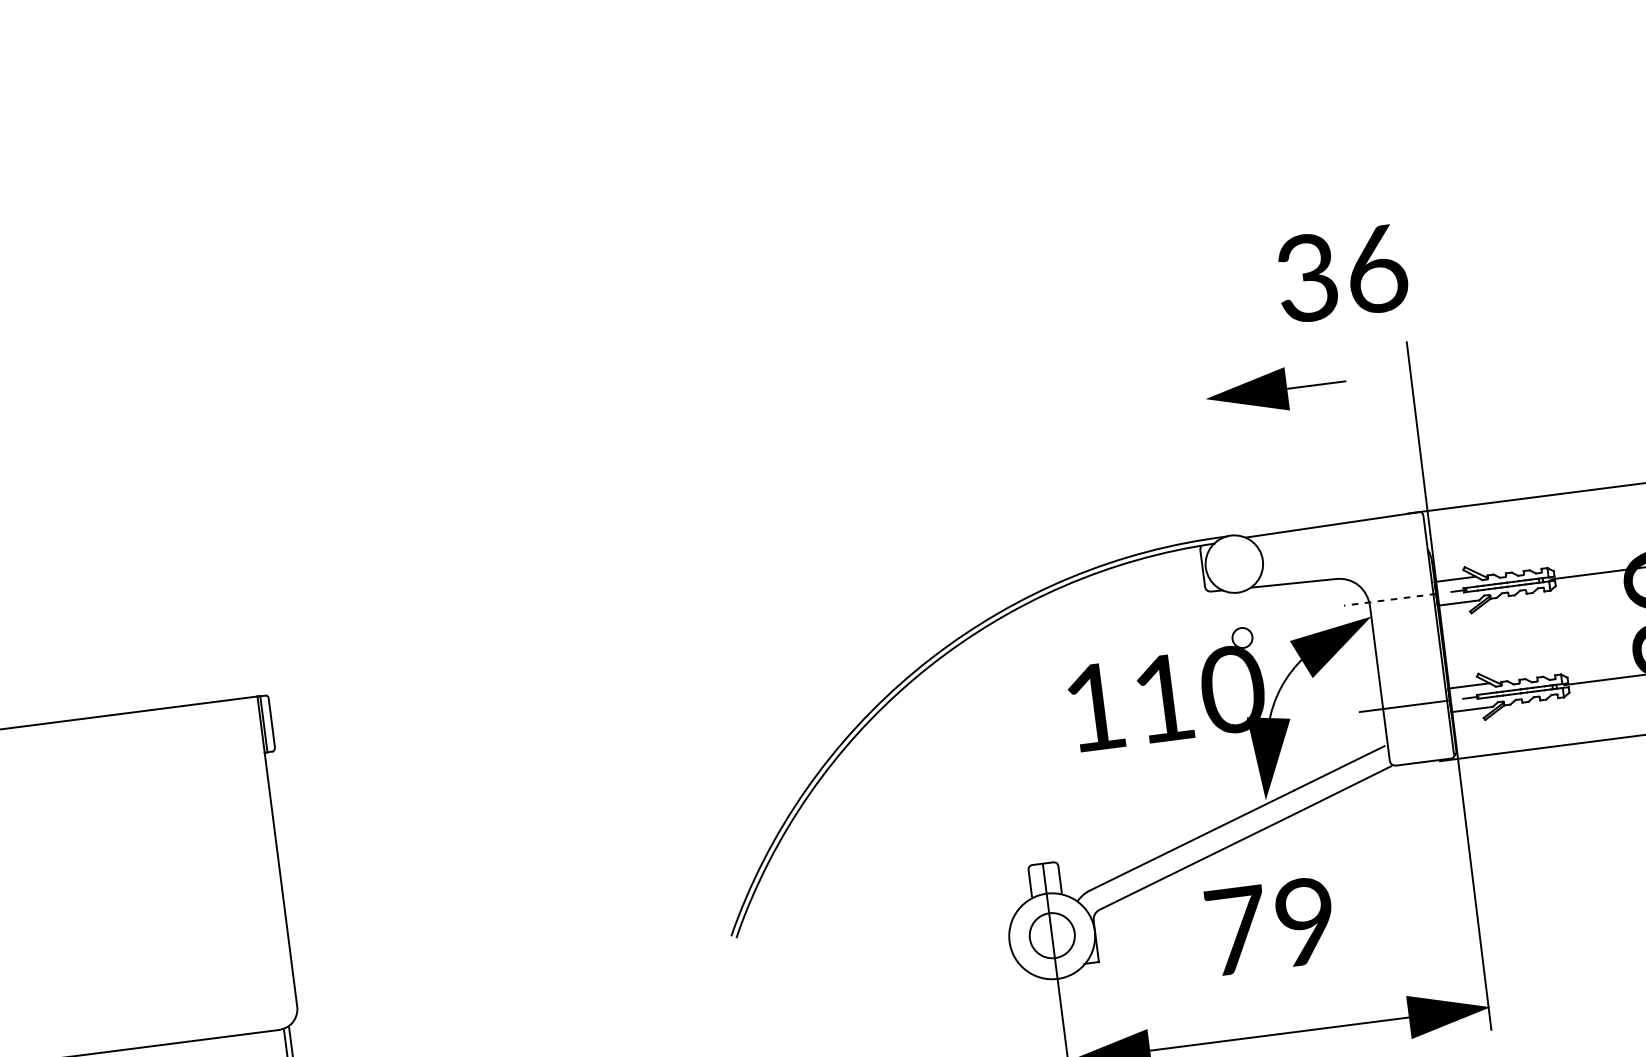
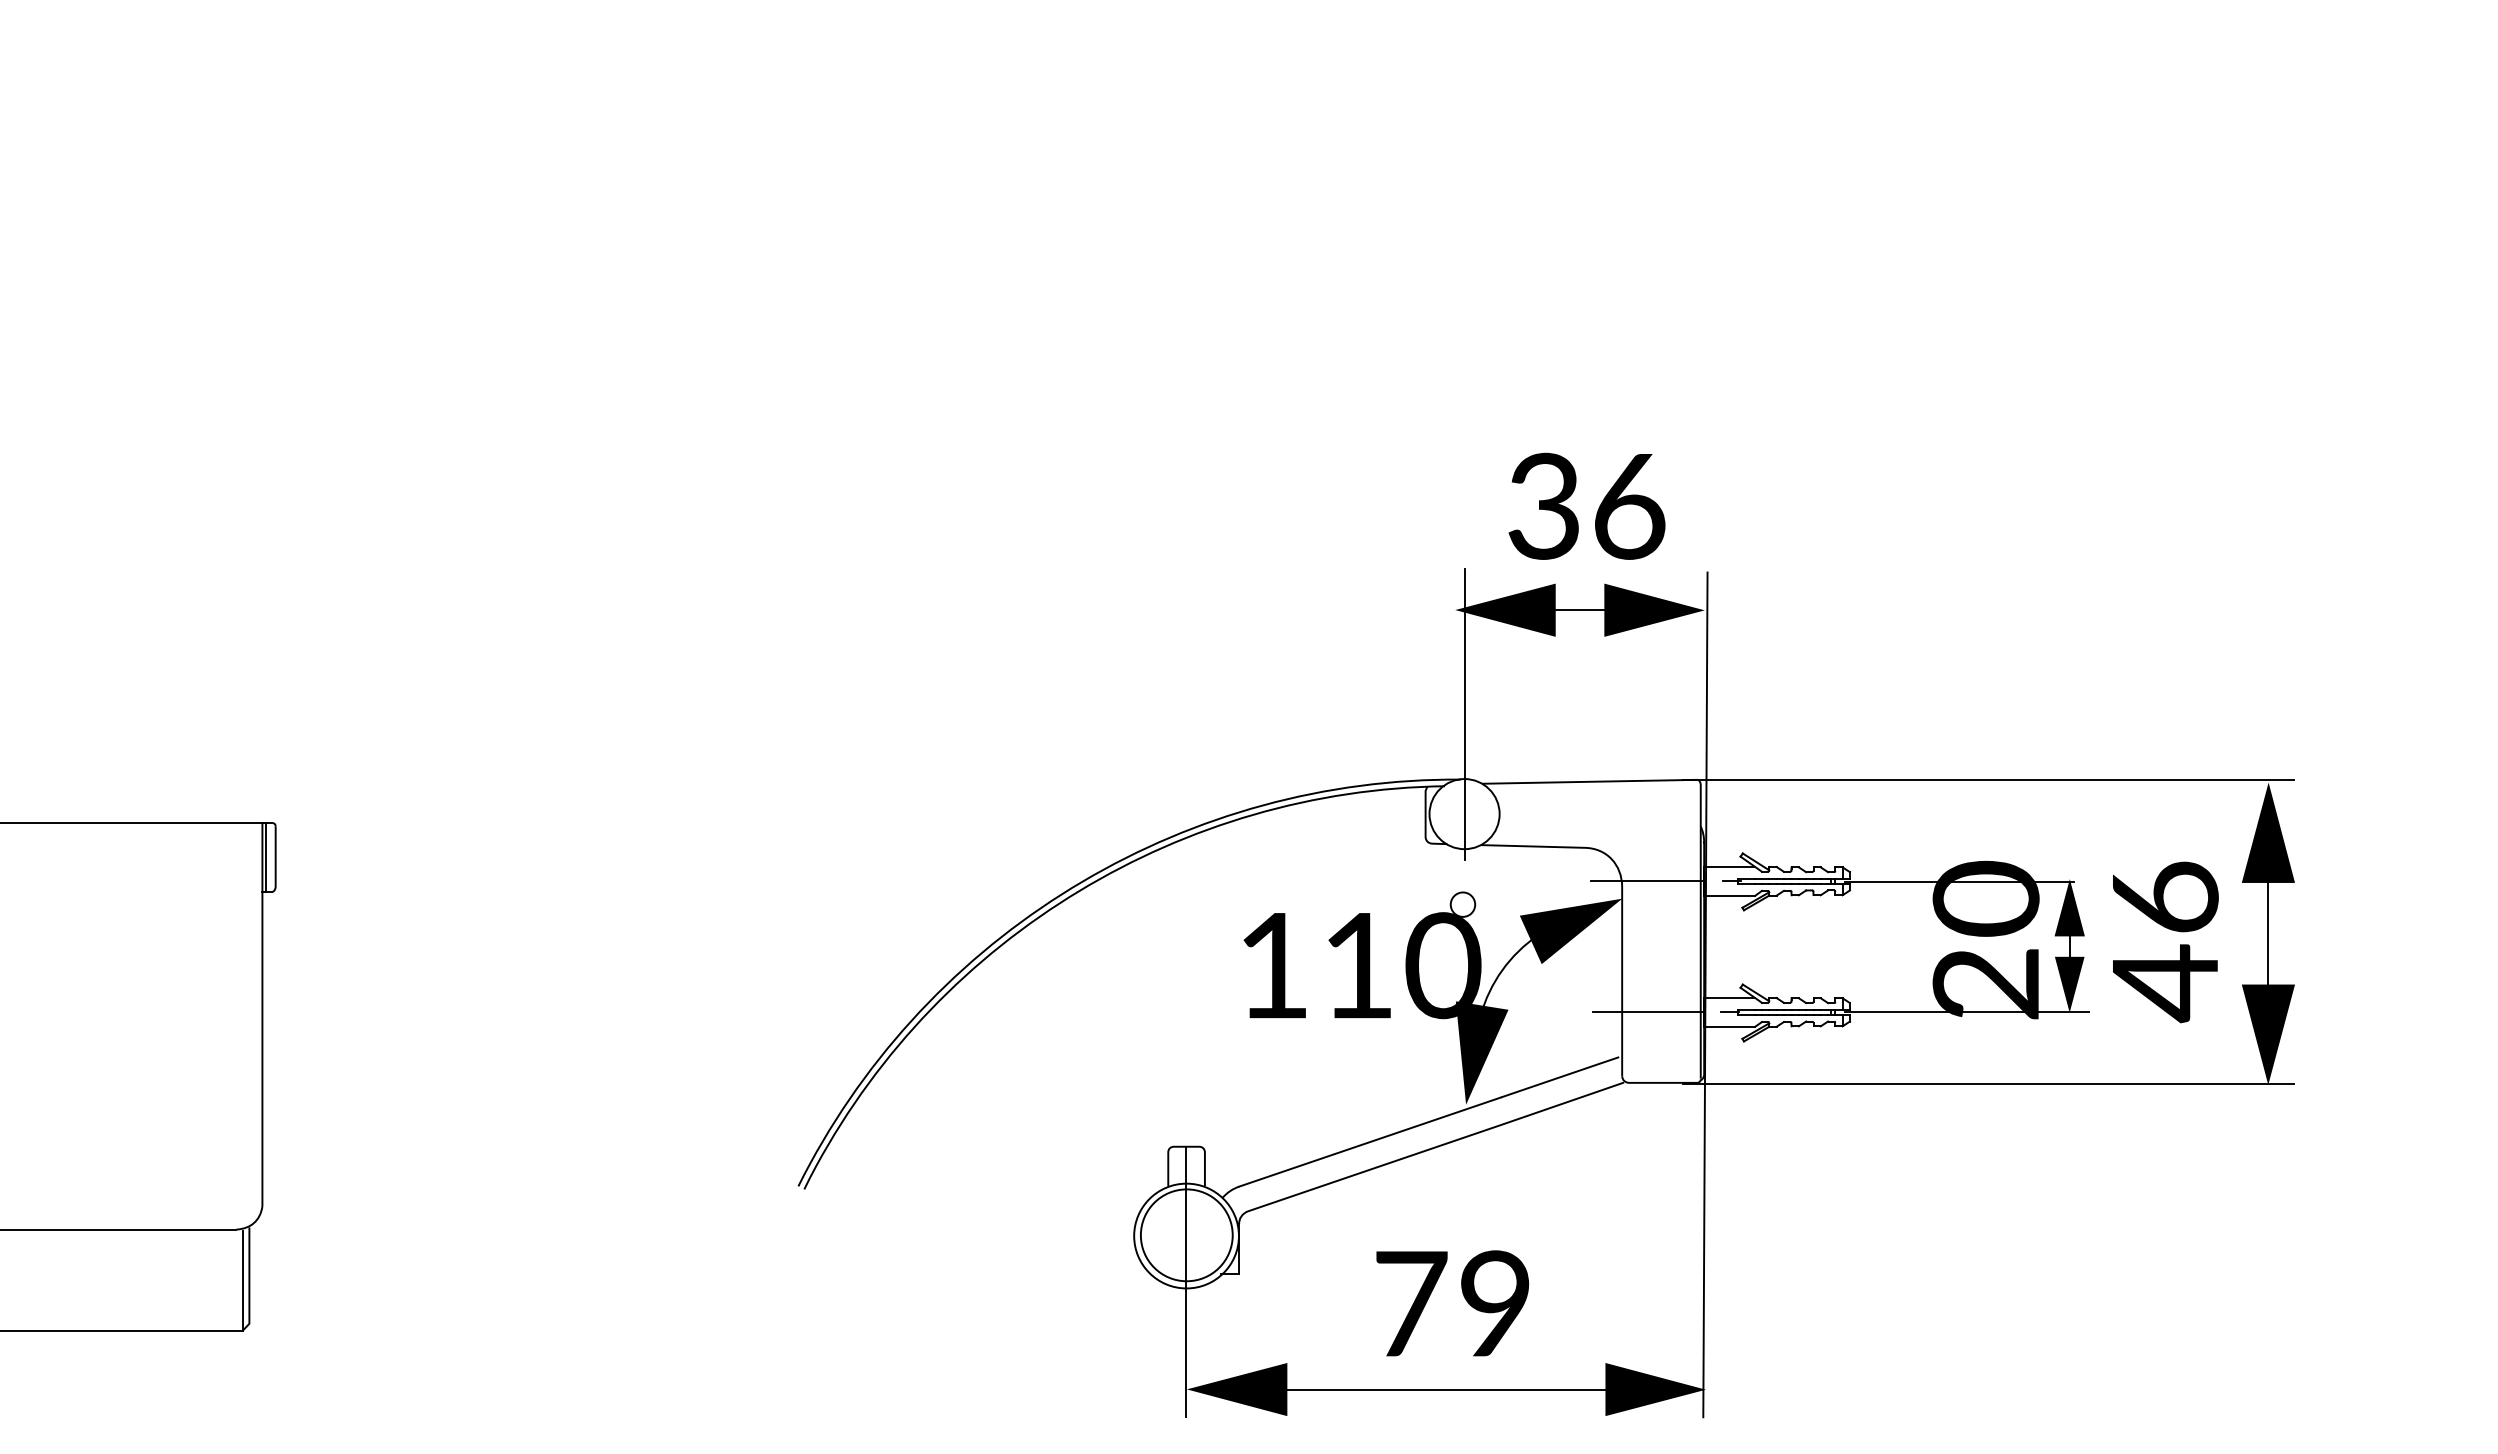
text: (1341, 272) -> (1586, 505), moved
fill: (1367, 377) -> (1654, 609), added
line: (1223, 483) -> (1464, 714), added
line: (1390, 599) -> (1647, 881), dashed -> solid
text: (1270, 926) -> (1452, 1303), moved
circle: (1052, 935) -> (1186, 1235), size x1.67

